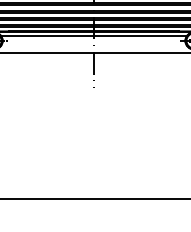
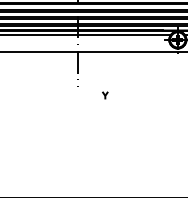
part: (121, 96) -> (105, 95), added

